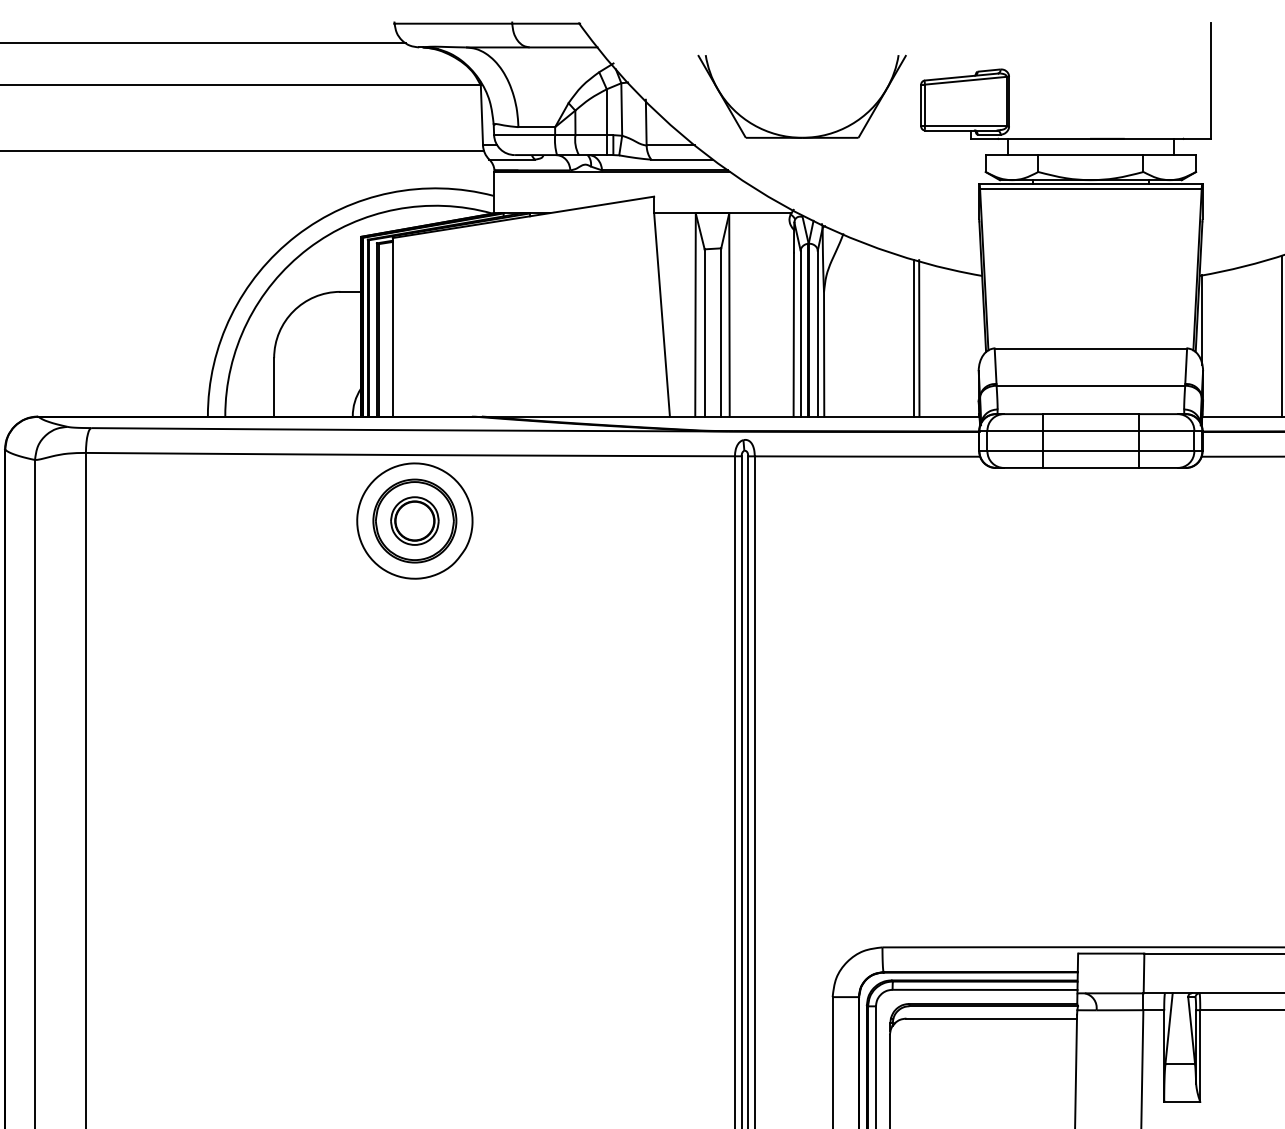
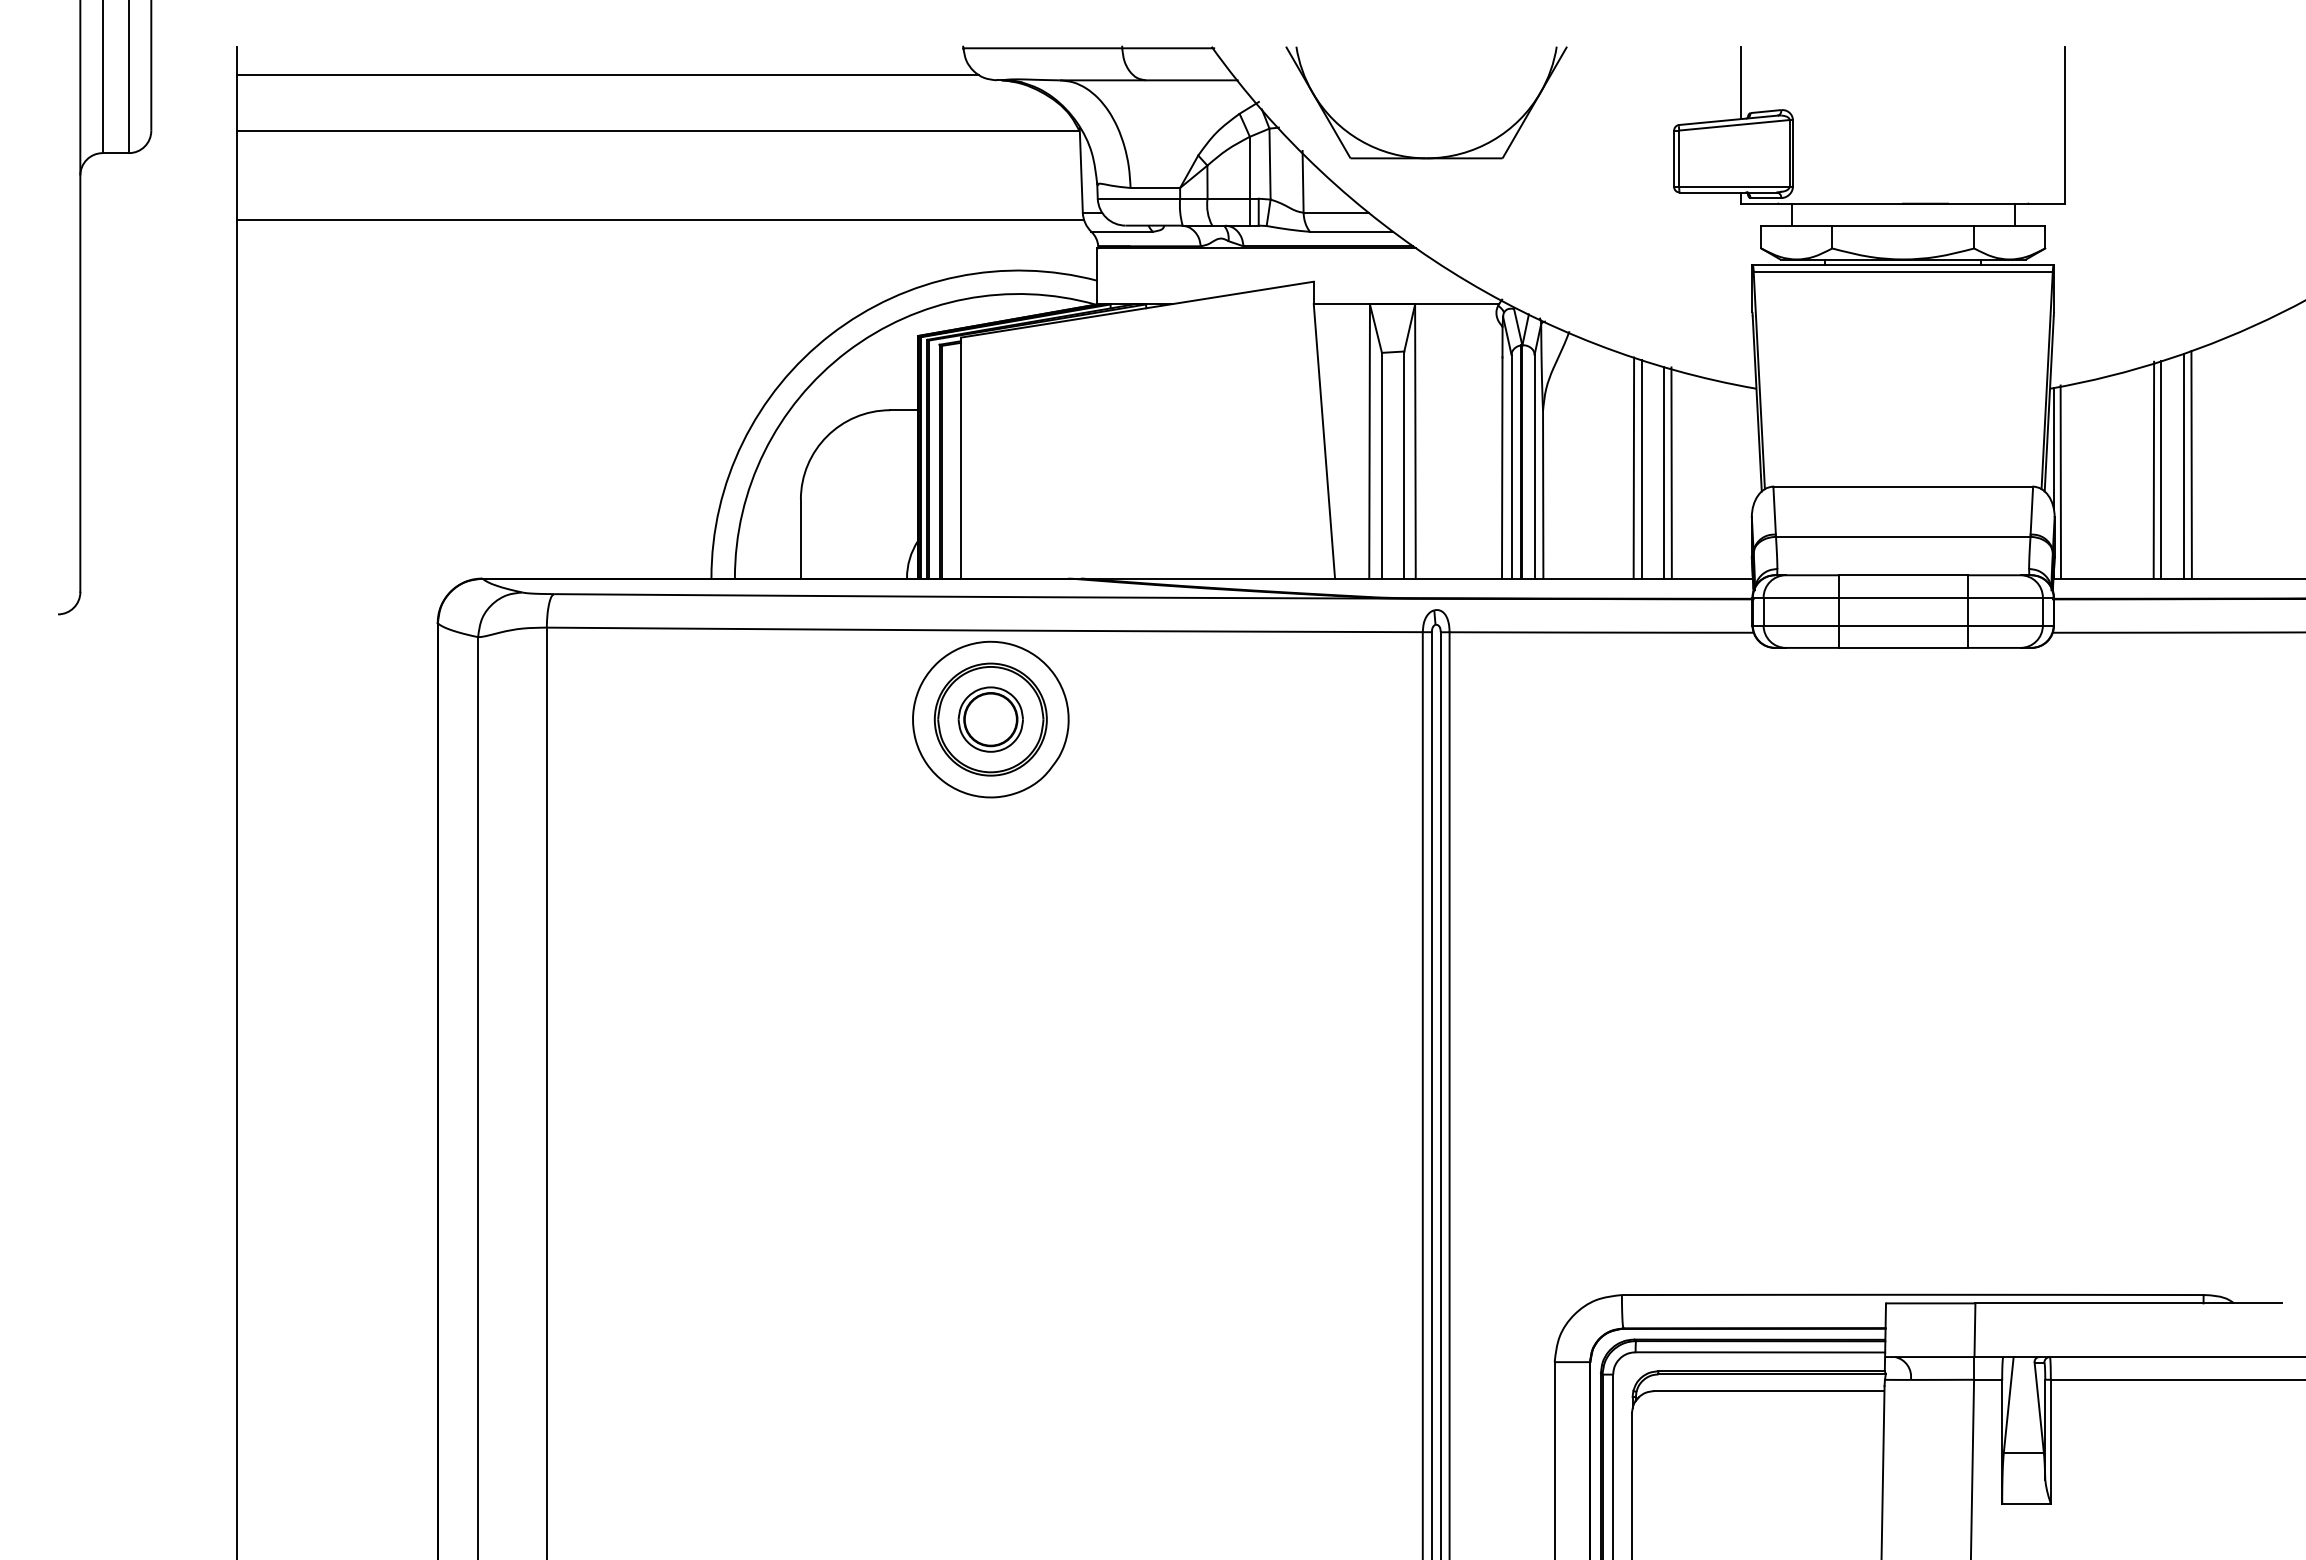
line: (971, 49) -> (1741, 82), added
part: (802, 137) -> (1426, 157), moved
line: (891, 334) -> (1633, 467), added
line: (896, 335) -> (1641, 469), added
line: (1276, 335) -> (2153, 469), added
line: (1207, 344) -> (2060, 481), added

